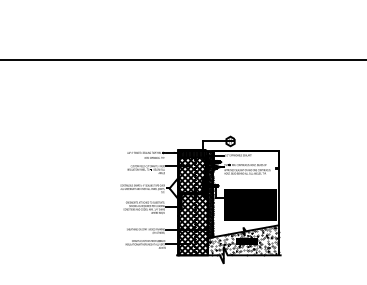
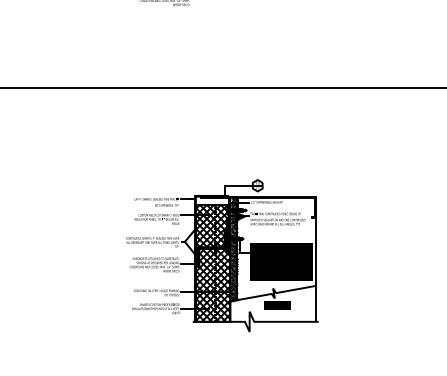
hatch: (191, 153) -> (211, 200), removed
hatch: (243, 242) -> (273, 306), removed

